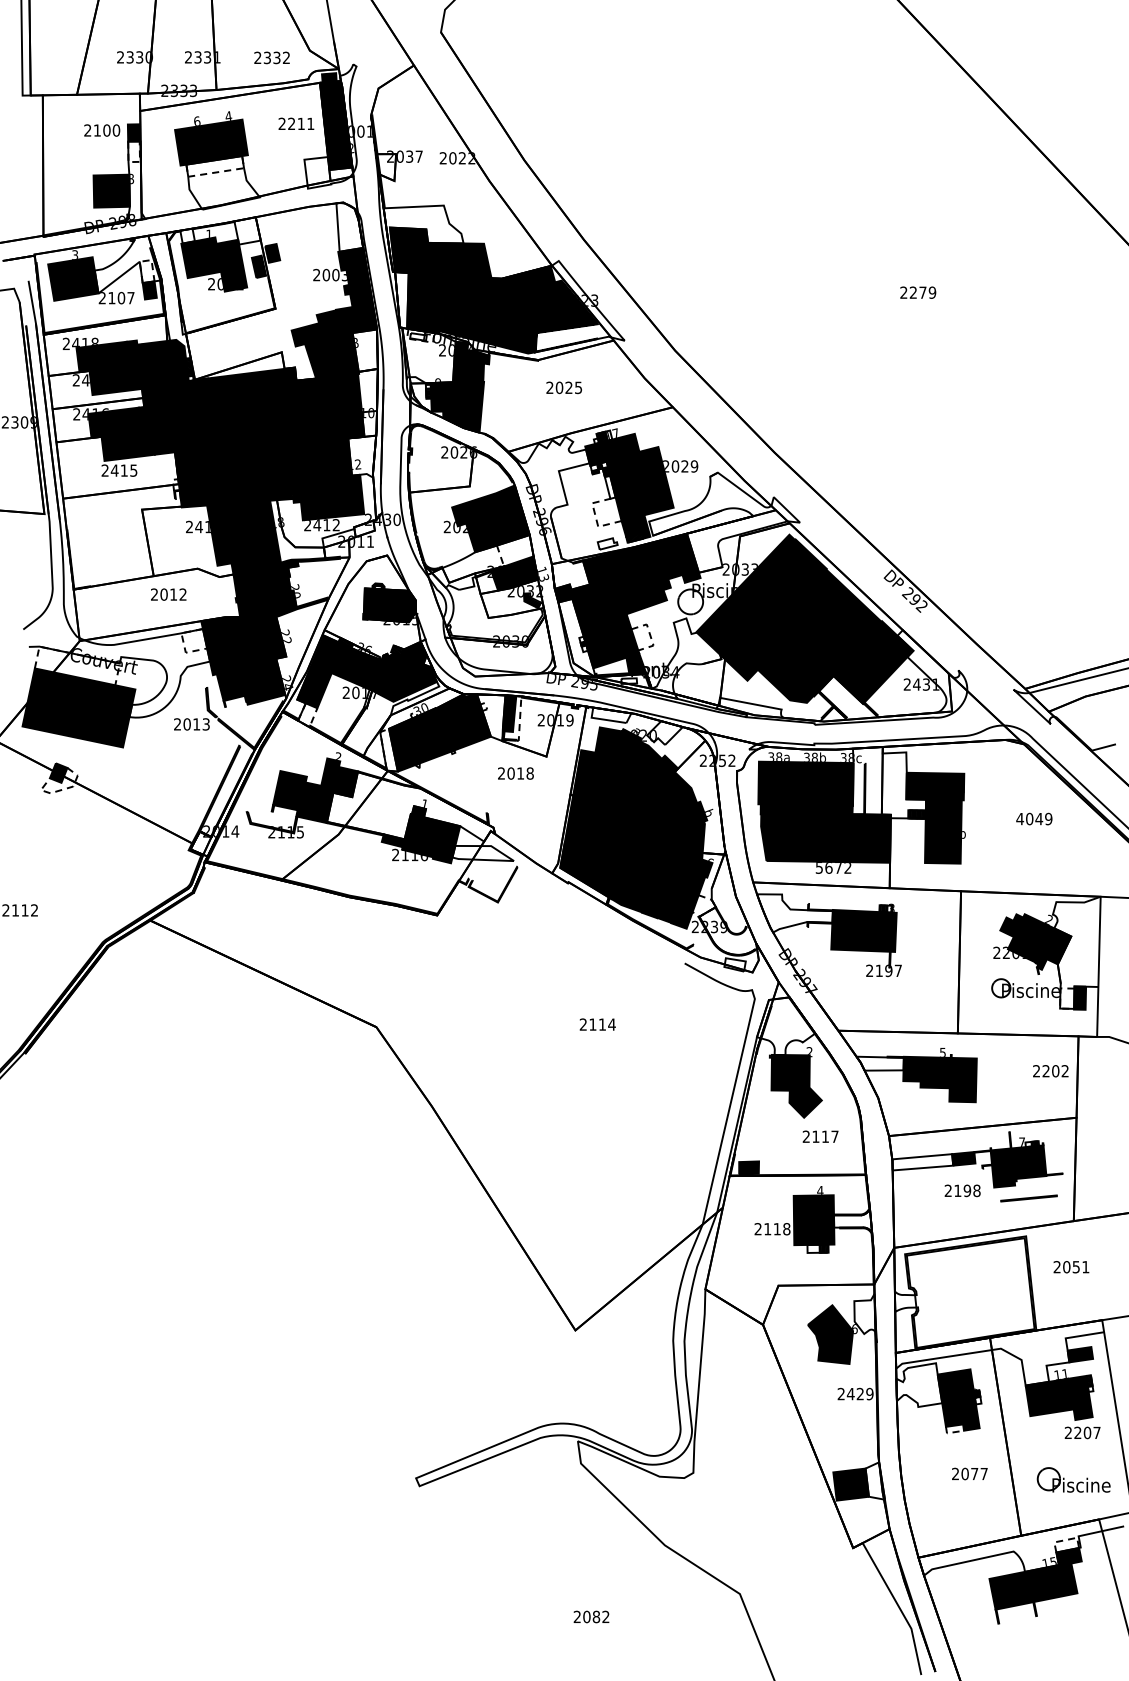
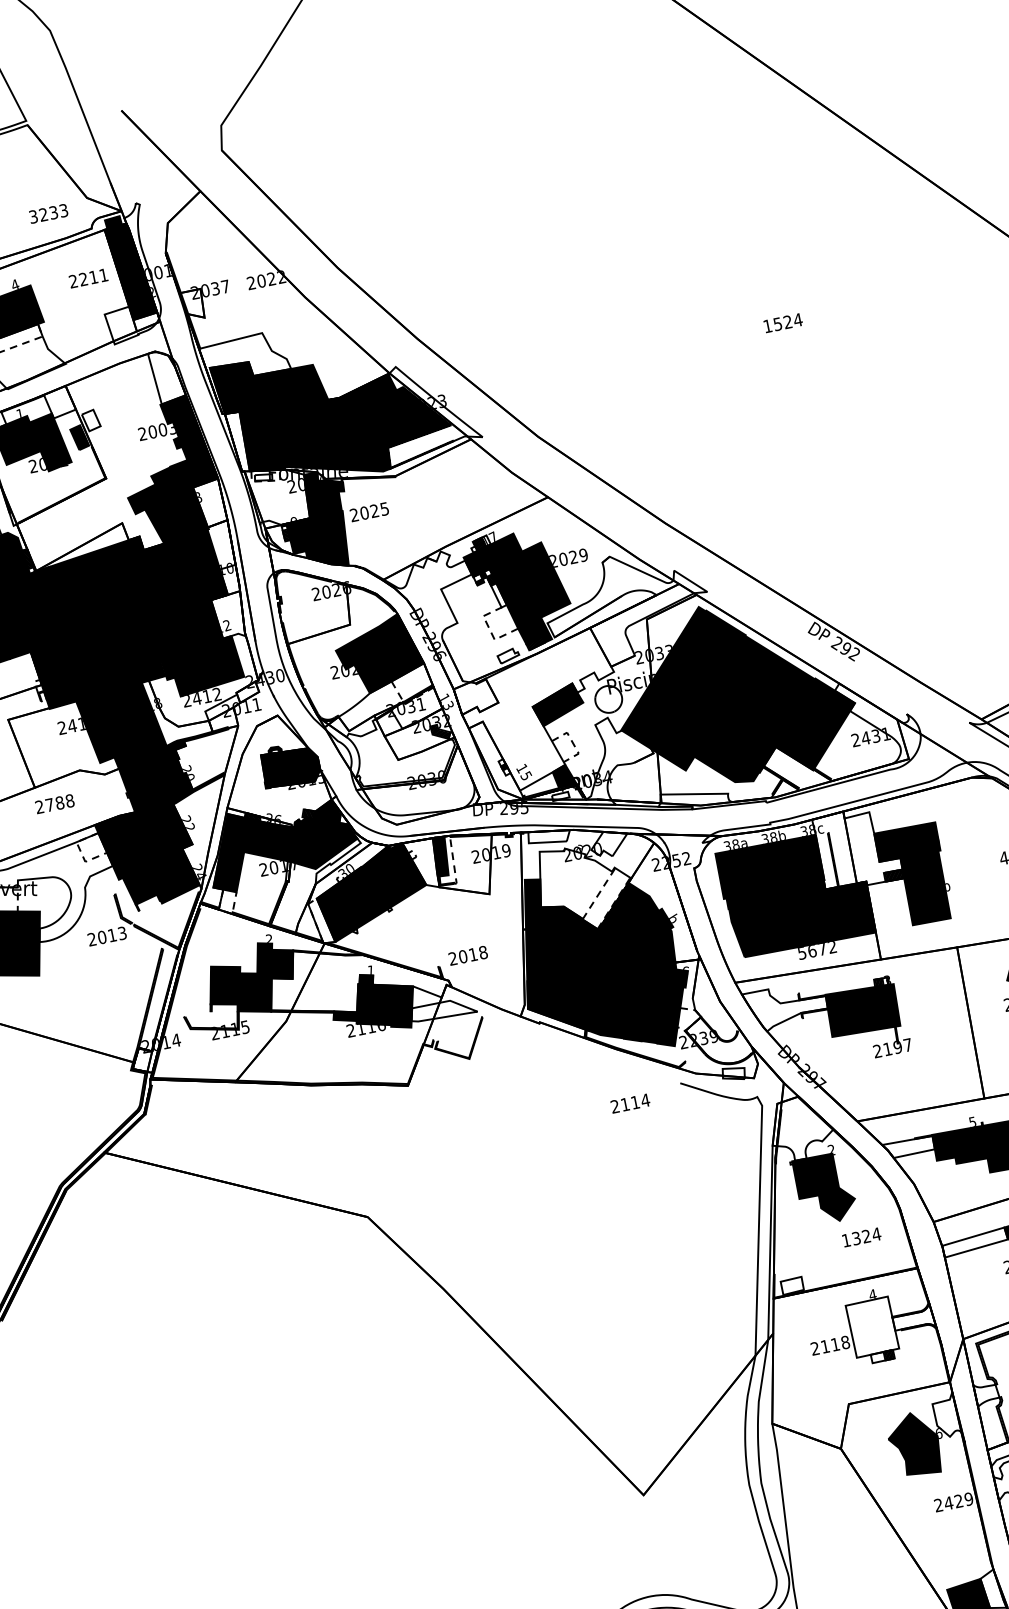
text: (272, 58) -> (49, 214), 2332 -> 3233
fill: (272, 253) -> (91, 420), removed
text: (918, 292) -> (783, 322), 2279 -> 1524
text: (563, 387) -> (368, 511), moved
fill: (514, 573) -> (416, 707), removed
text: (173, 594) -> (59, 802), 2012 -> 2788
fill: (627, 600) -> (541, 711), removed
fill: (634, 768) -> (585, 887), removed
text: (515, 773) -> (467, 955), moved
text: (597, 1024) -> (630, 1103), moved
text: (820, 1136) -> (861, 1237), 2117 -> 1324
fill: (749, 1167) -> (792, 1285), removed
fill: (813, 1220) -> (871, 1327), removed

